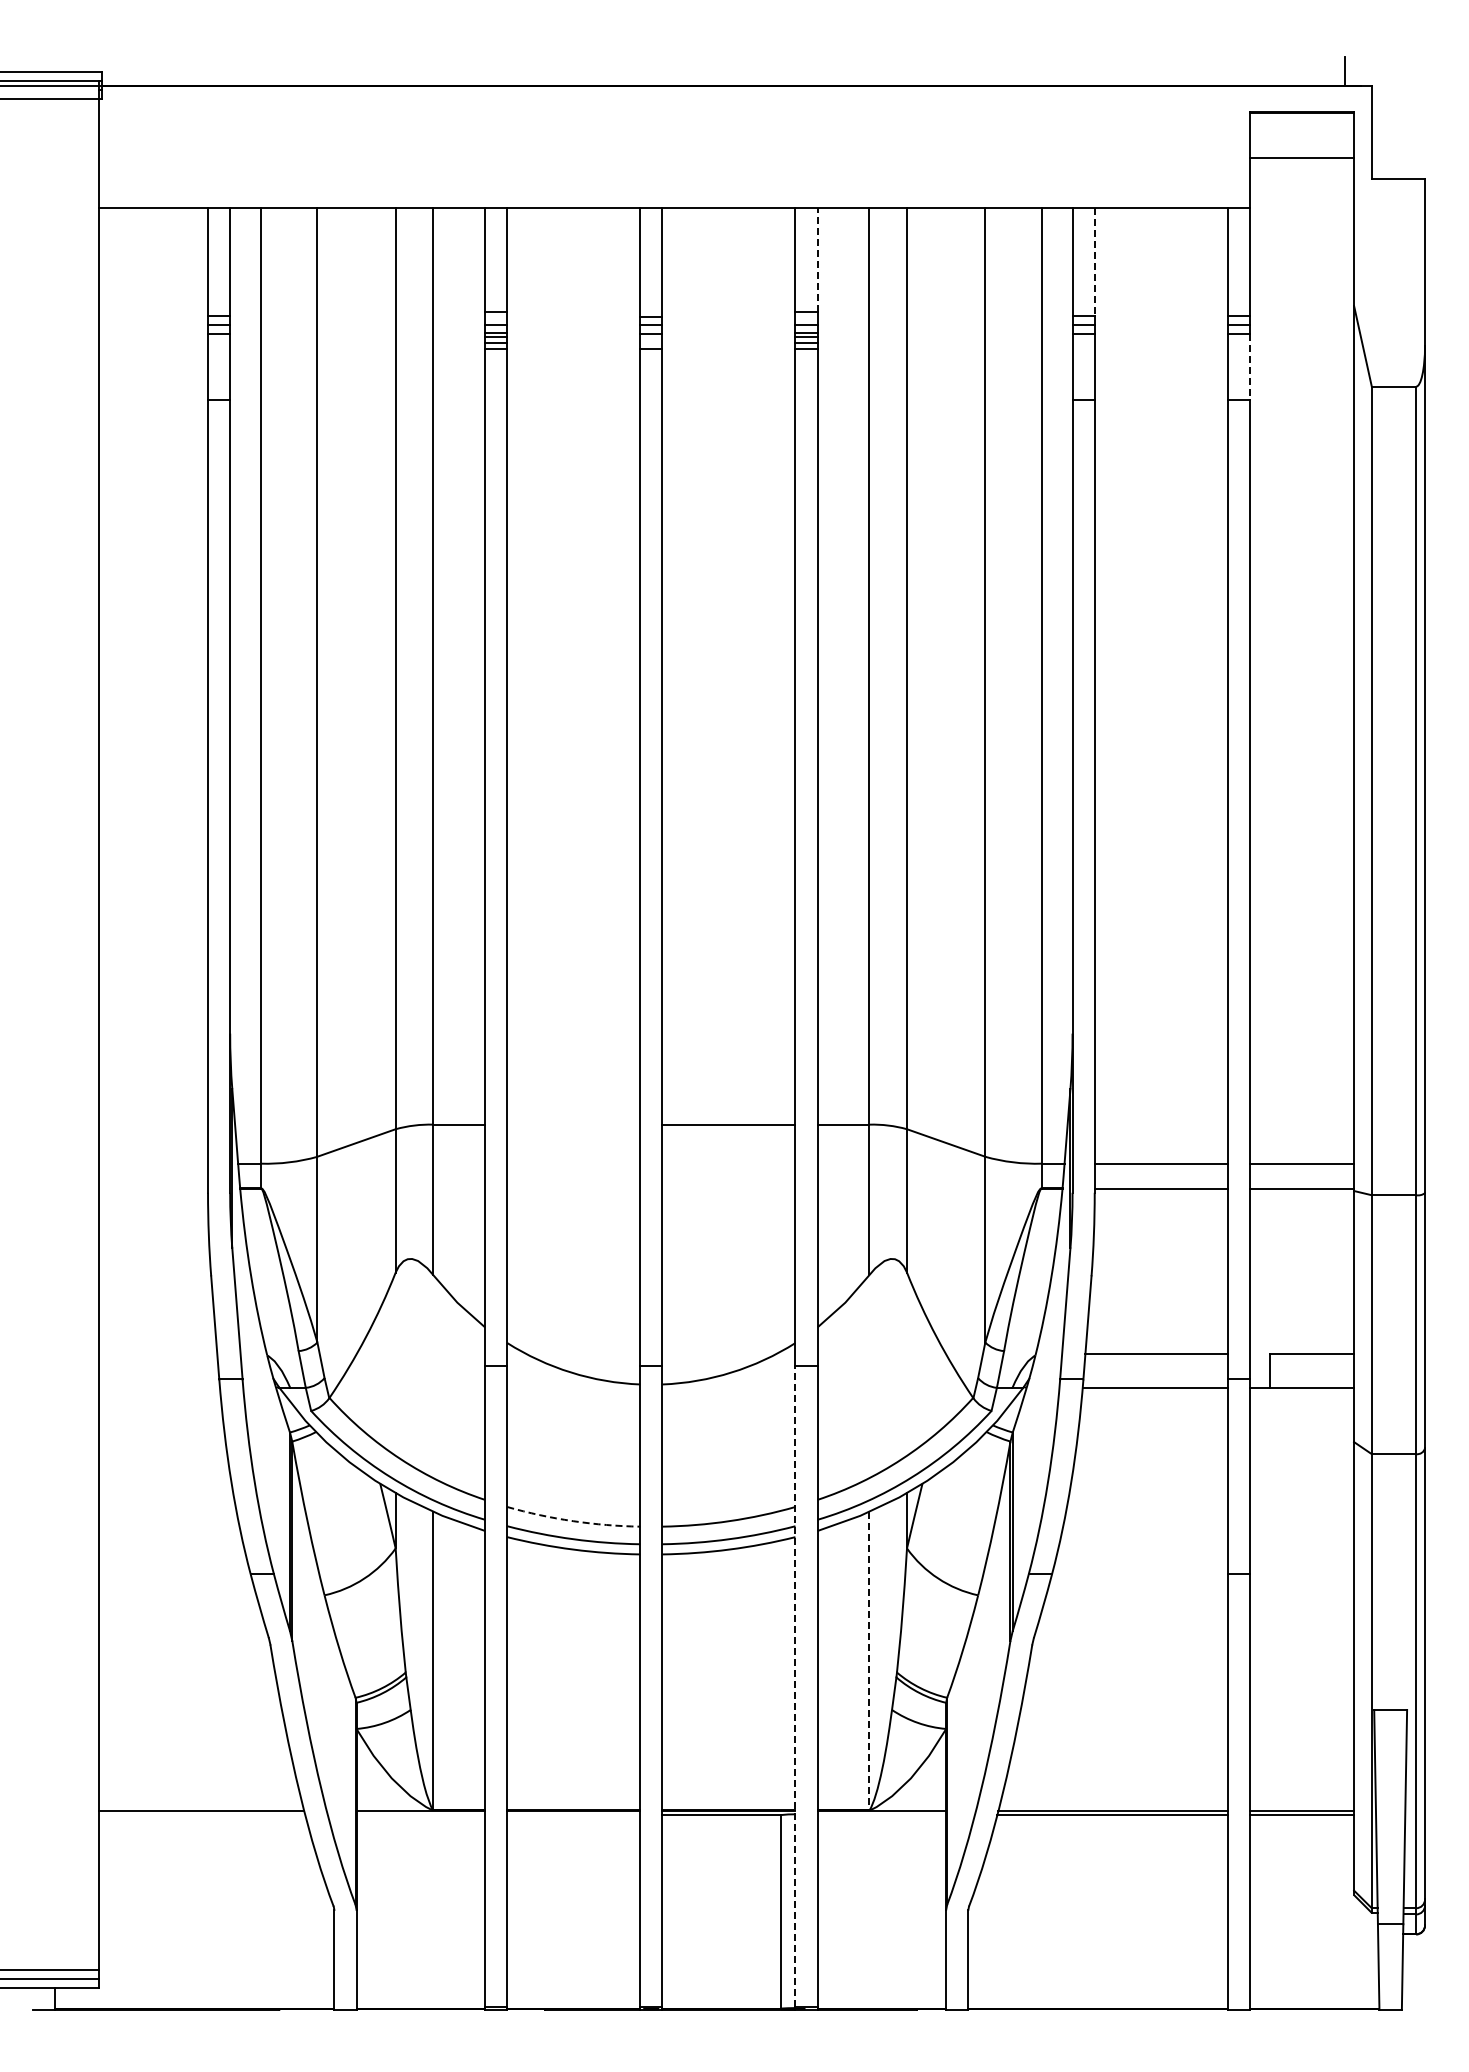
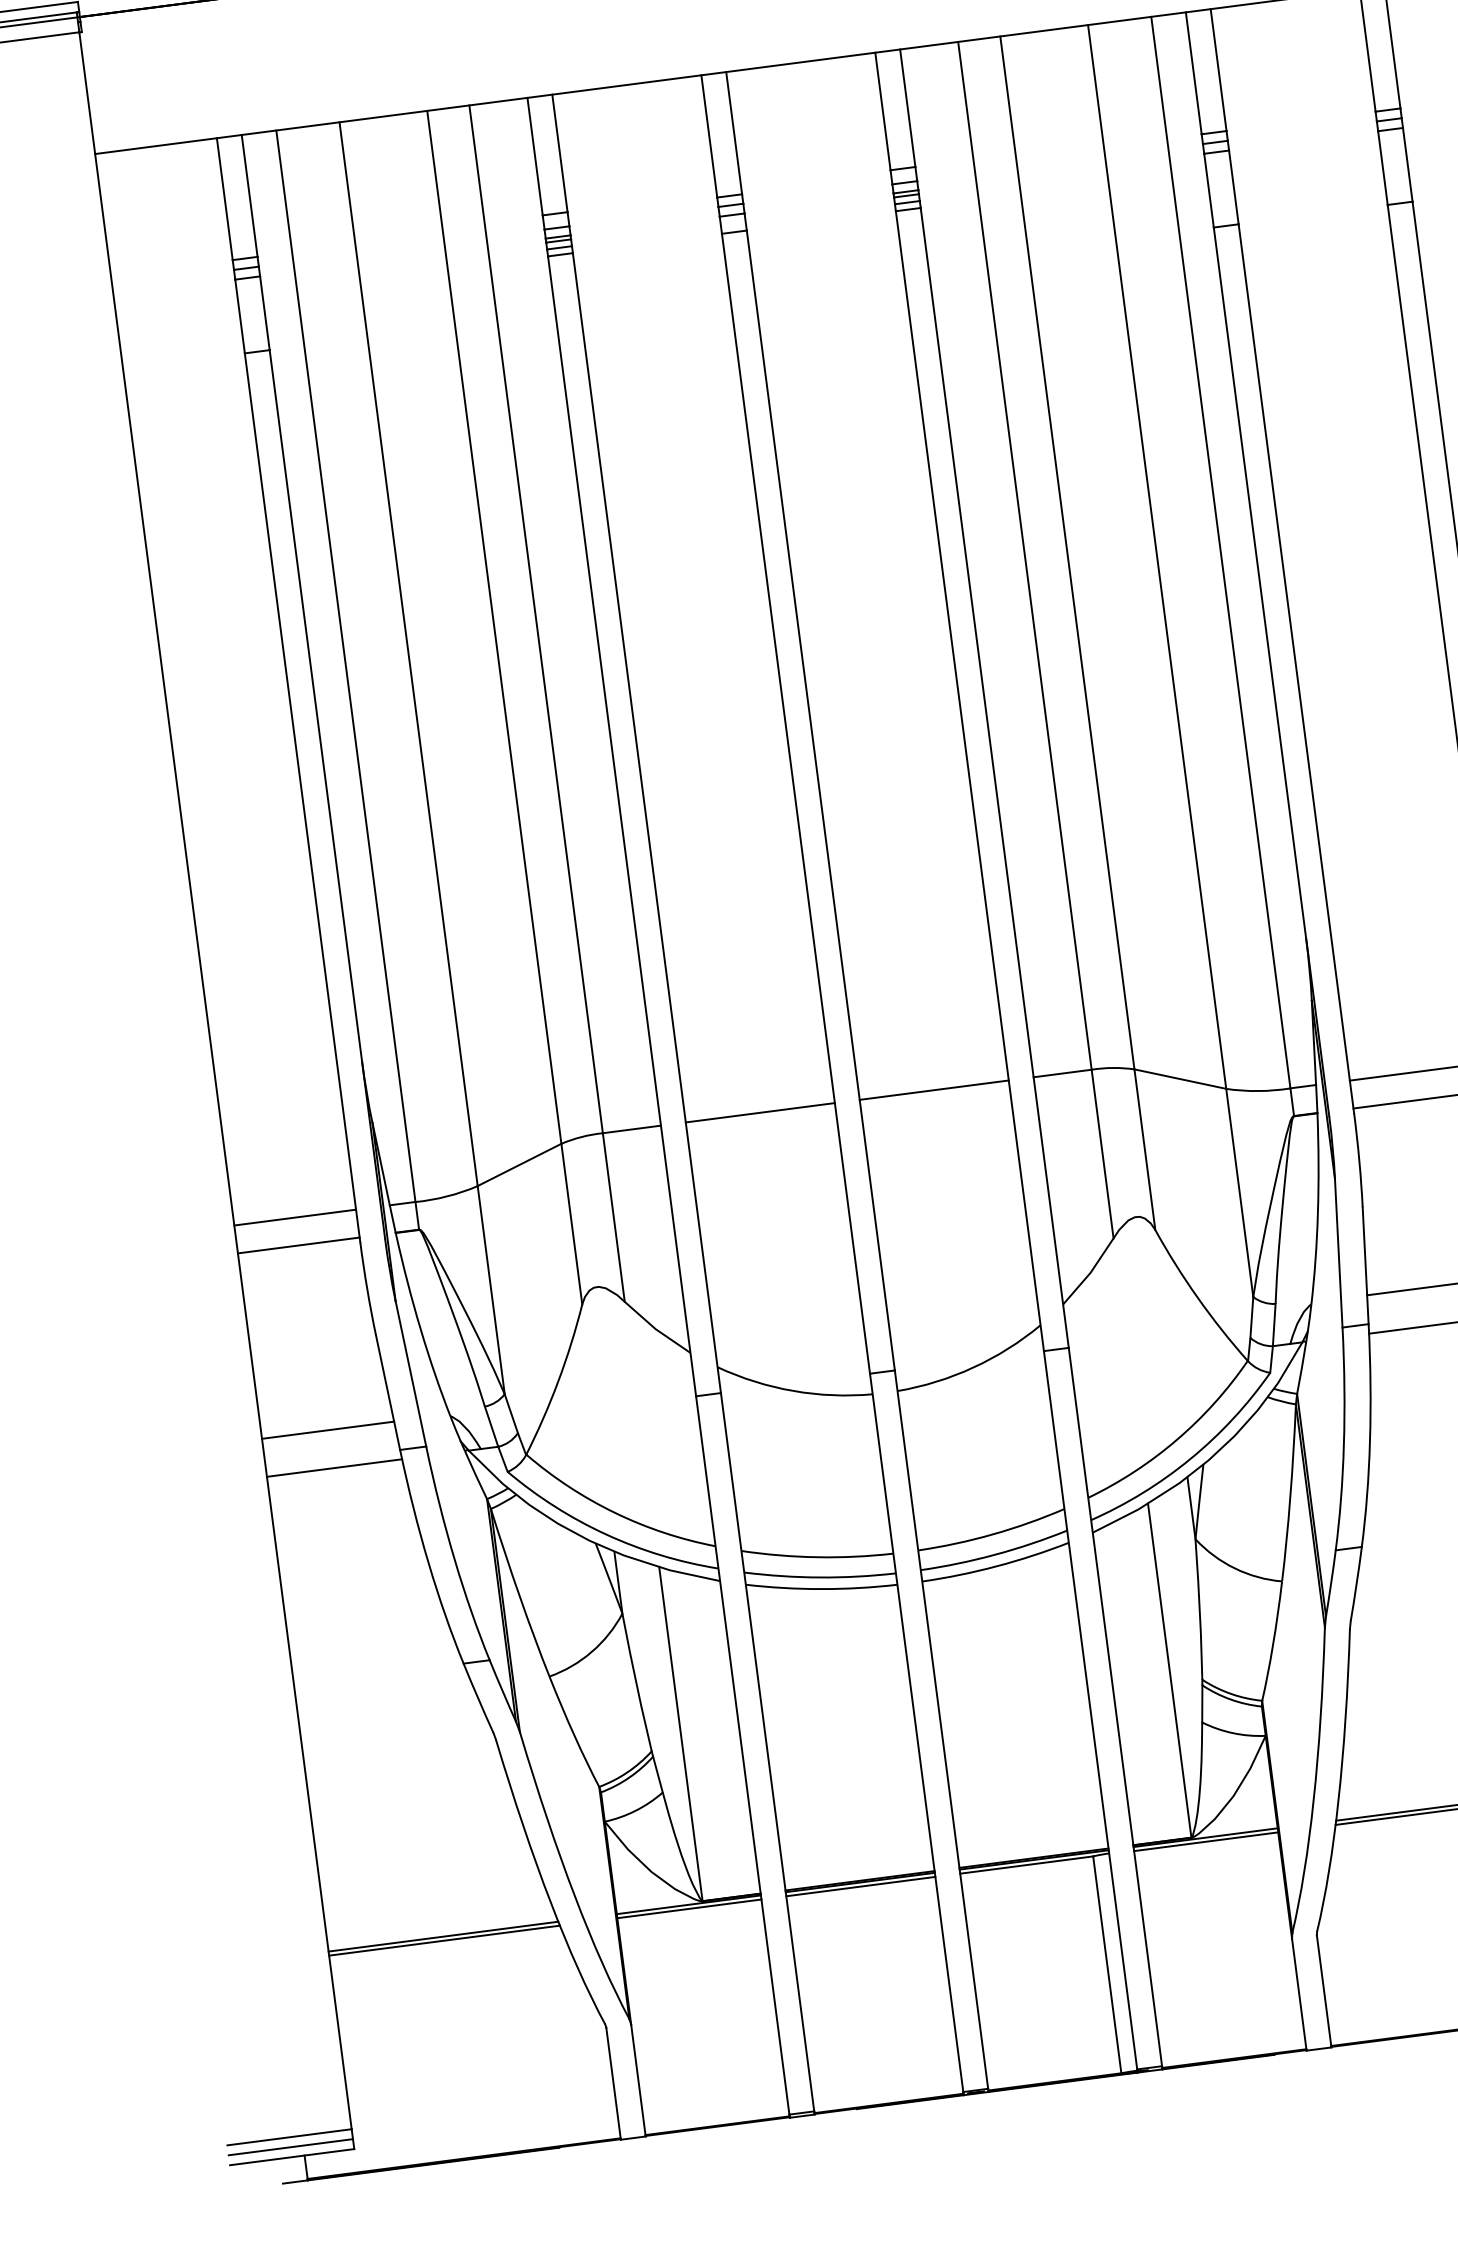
line: (817, 259) -> (907, 107), dashed -> solid
line: (1094, 262) -> (1218, 70), dashed -> solid
line: (1249, 366) -> (1407, 164), dashed -> solid
line: (573, 1124) -> (759, 1112), added
line: (153, 1163) -> (294, 1217), added
line: (153, 1188) -> (298, 1245), added
line: (158, 1353) -> (328, 1429), added
line: (159, 1387) -> (334, 1467), added
arc: (573, 1521) -> (817, 1557), dashed -> solid
line: (869, 1661) -> (1169, 1671), dashed -> solid
line: (795, 1686) -> (1090, 1710), dashed -> solid
line: (202, 1815) -> (444, 1941), added
line: (420, 1815) -> (689, 1909), added
line: (573, 1815) -> (860, 1887), added
line: (881, 1815) -> (1205, 1842), added

